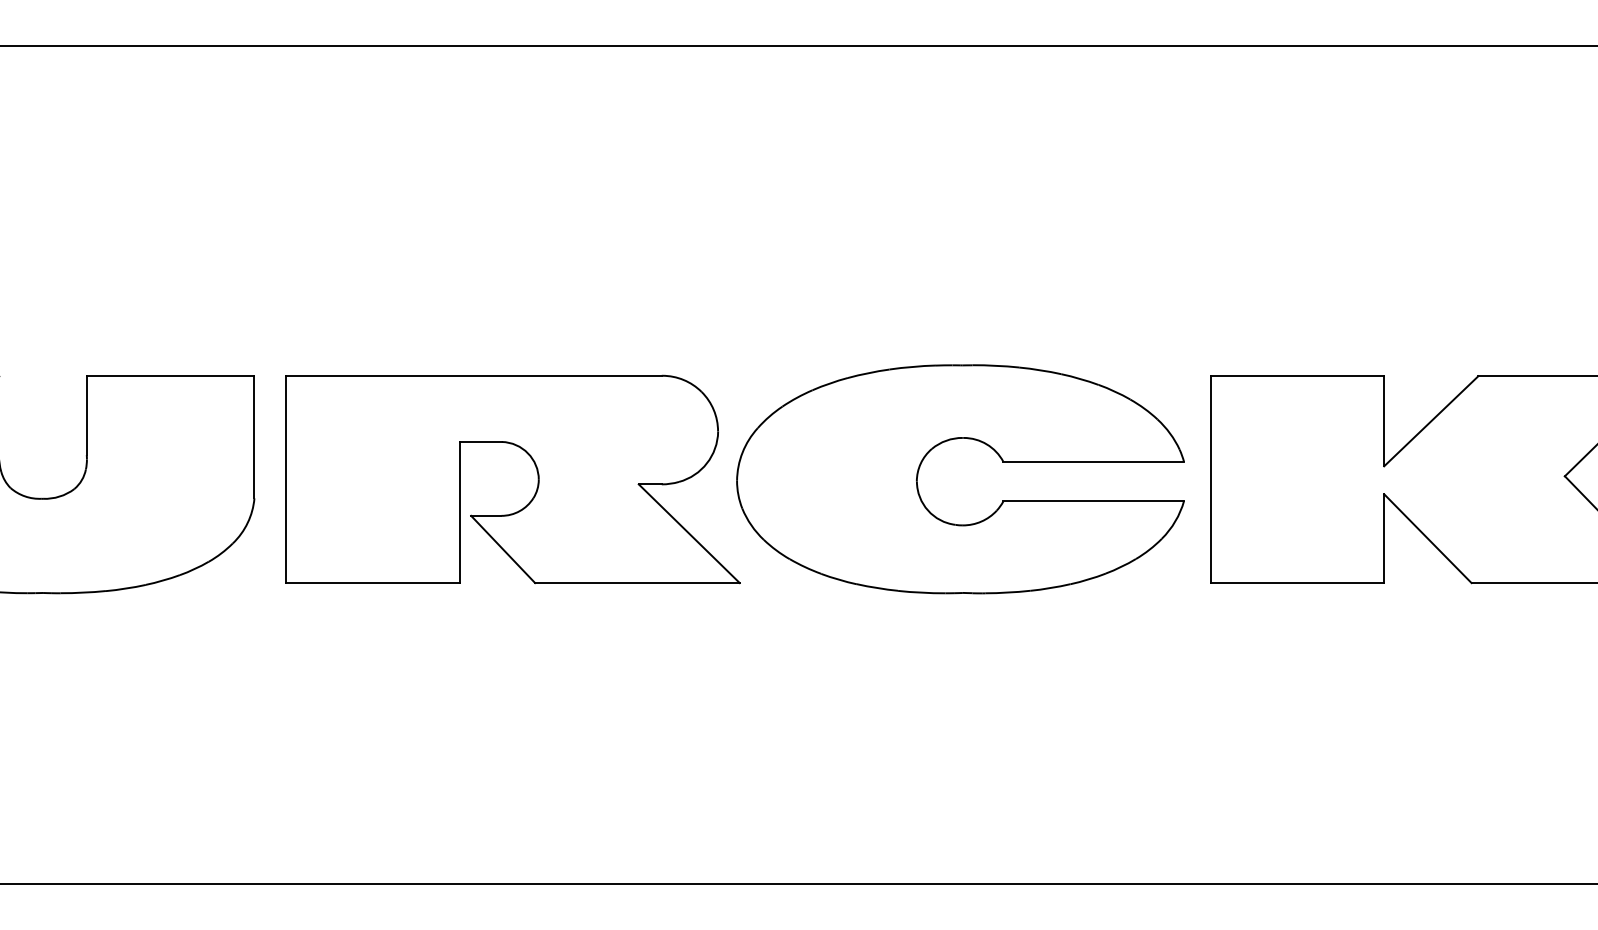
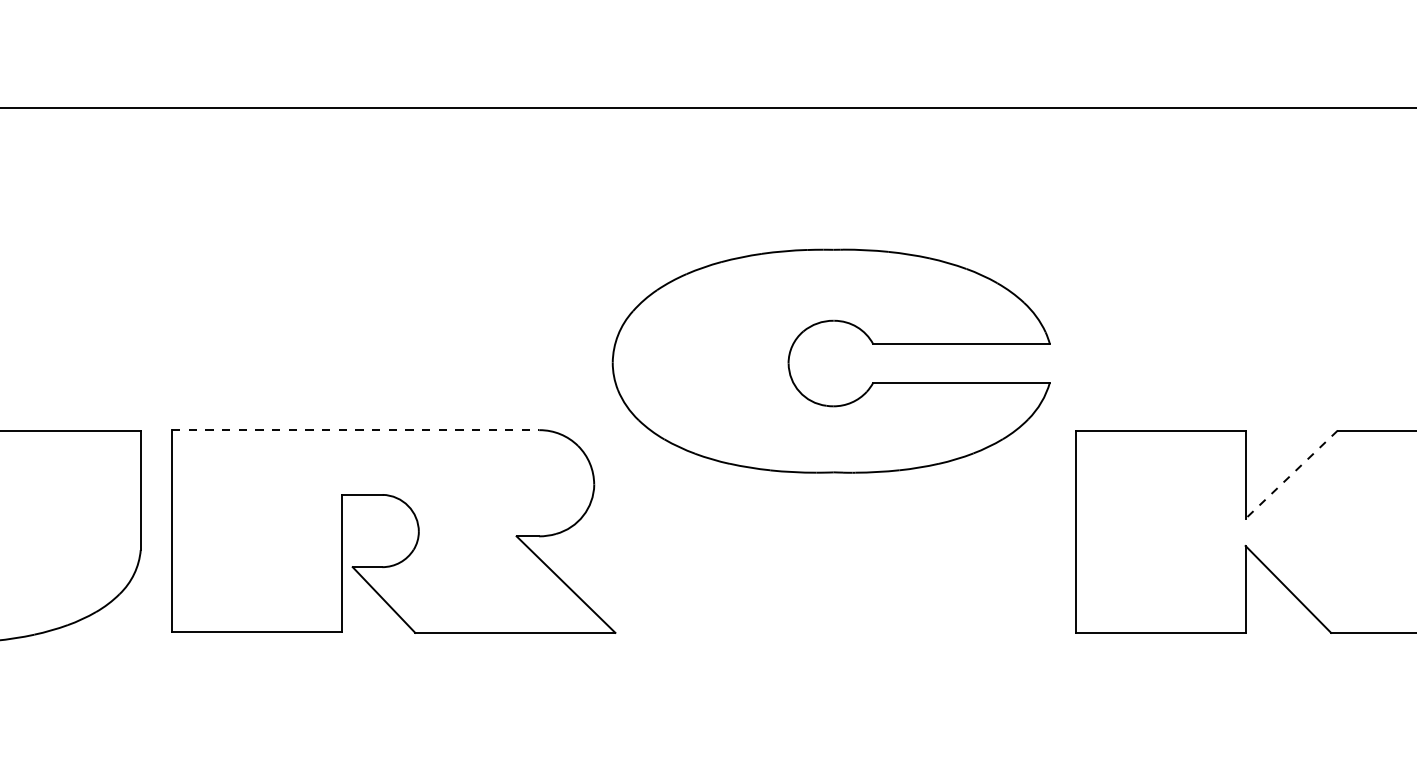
line: (474, 375) -> (355, 429), solid -> dashed
line: (1430, 421) -> (1290, 474), solid -> dashed
part: (945, 442) -> (816, 325), moved

